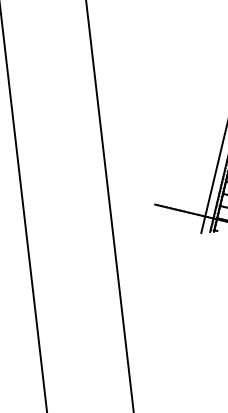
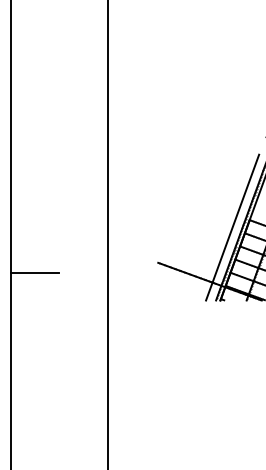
line: (47, 226) -> (35, 273), added

